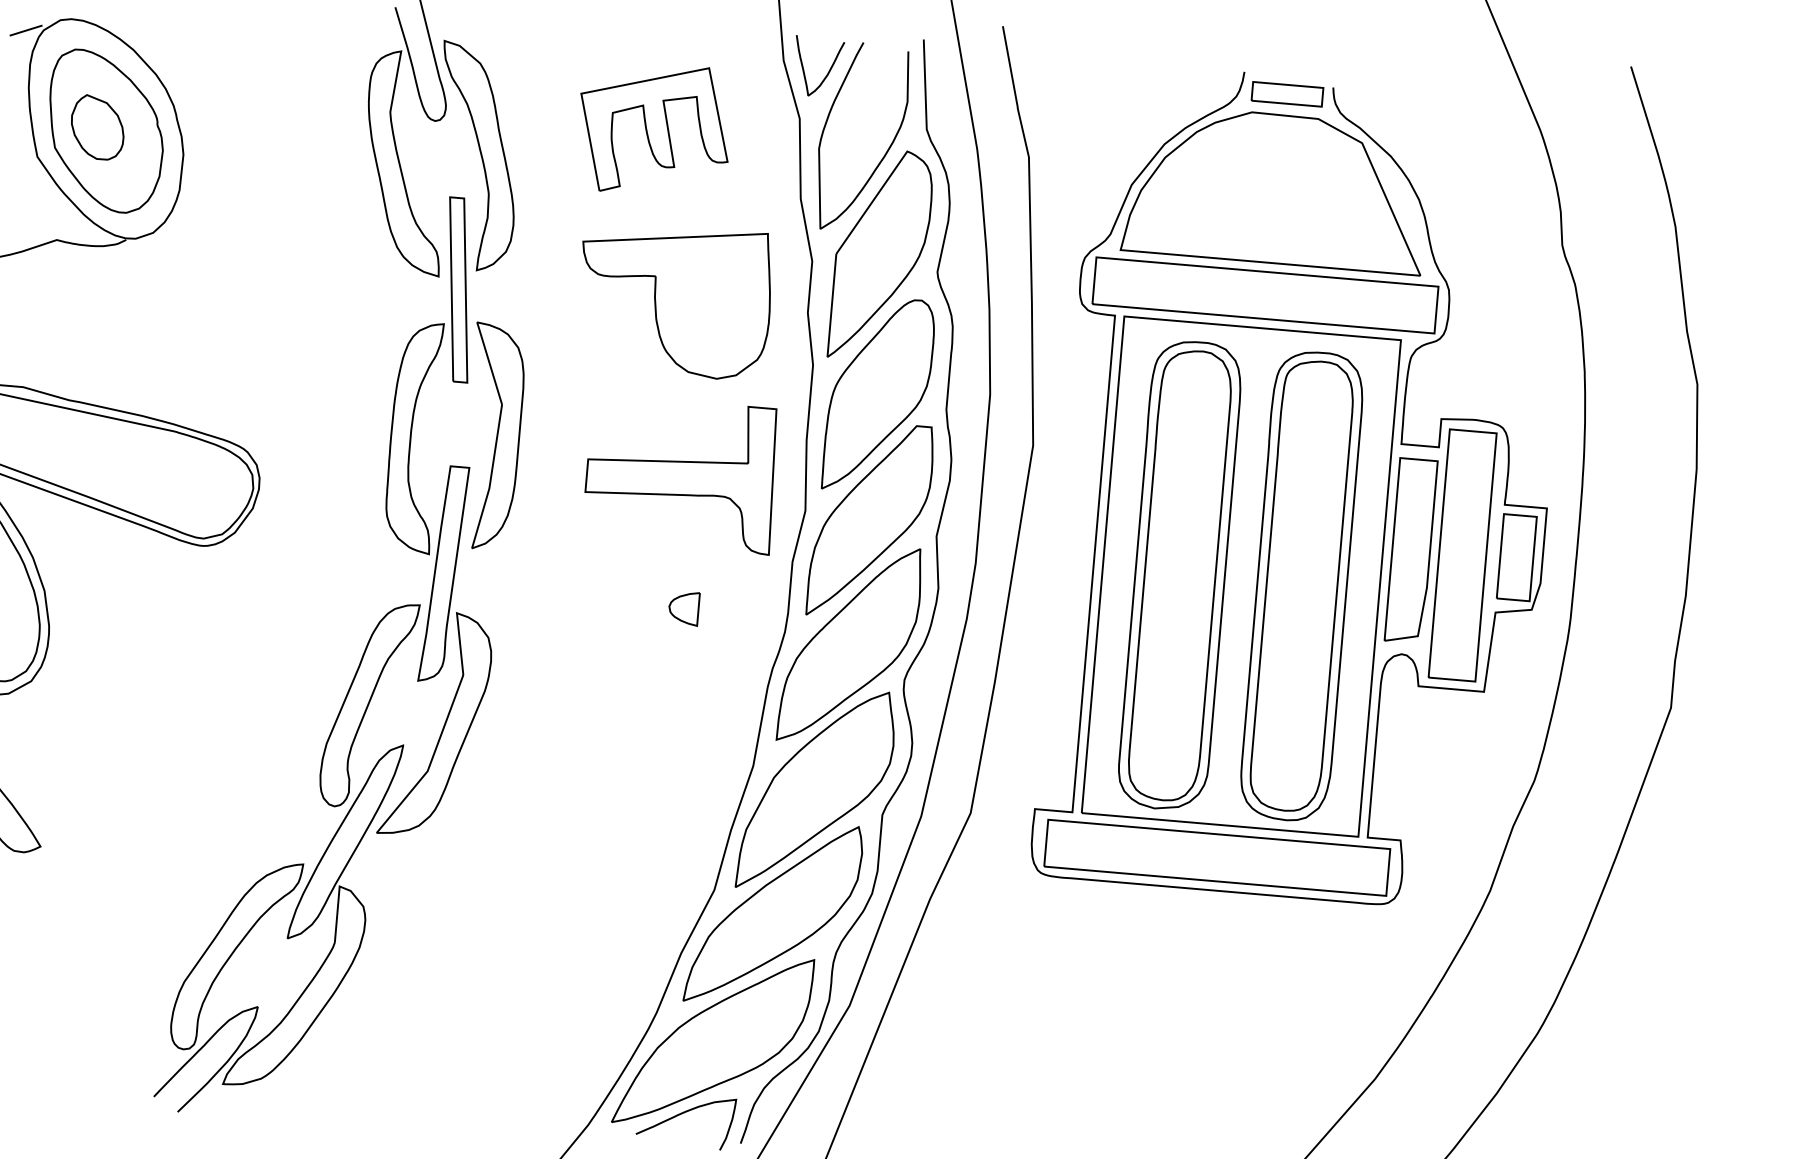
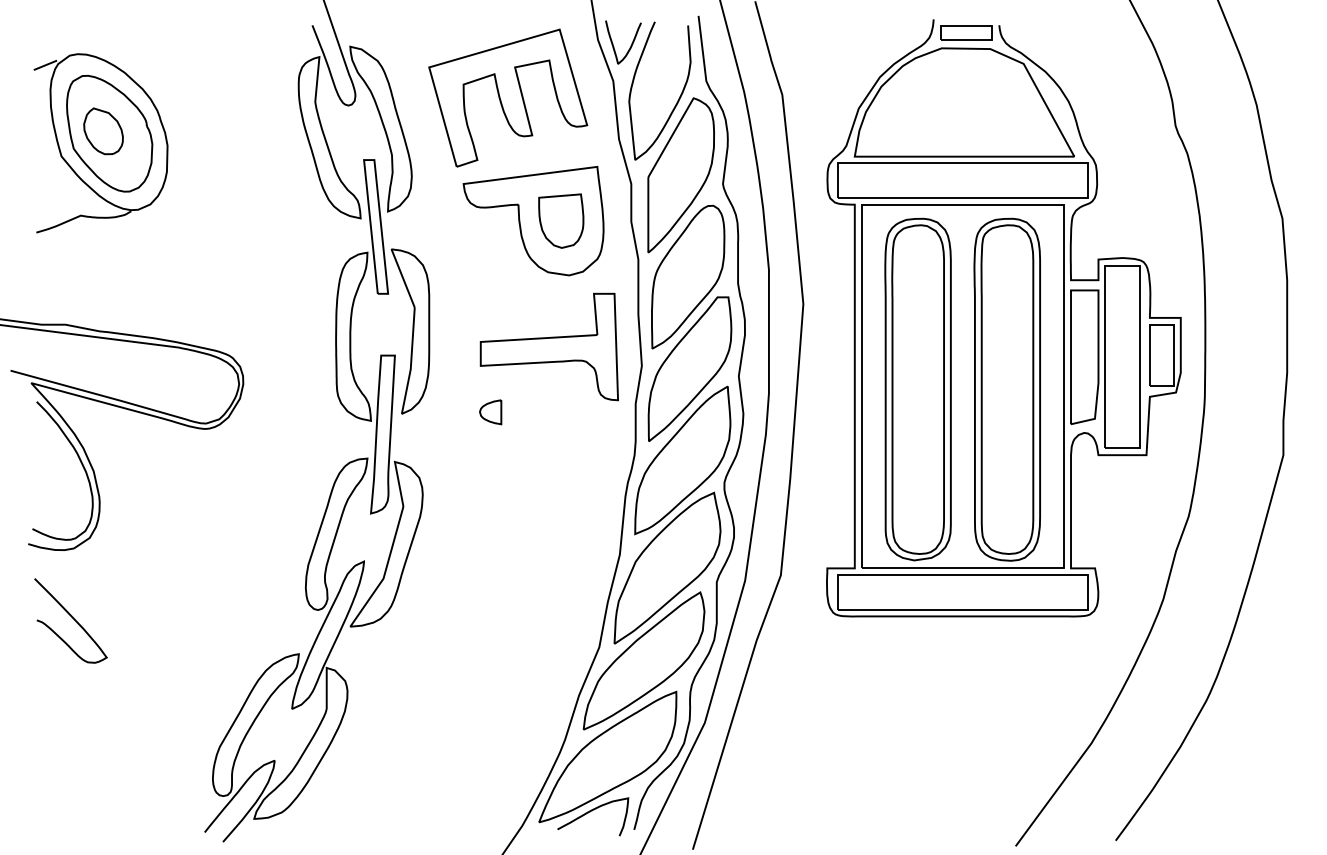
part: (654, 128) -> (508, 97), size x1.43
part: (712, 302) -> (561, 220), added
part: (683, 608) -> (490, 412), moved

